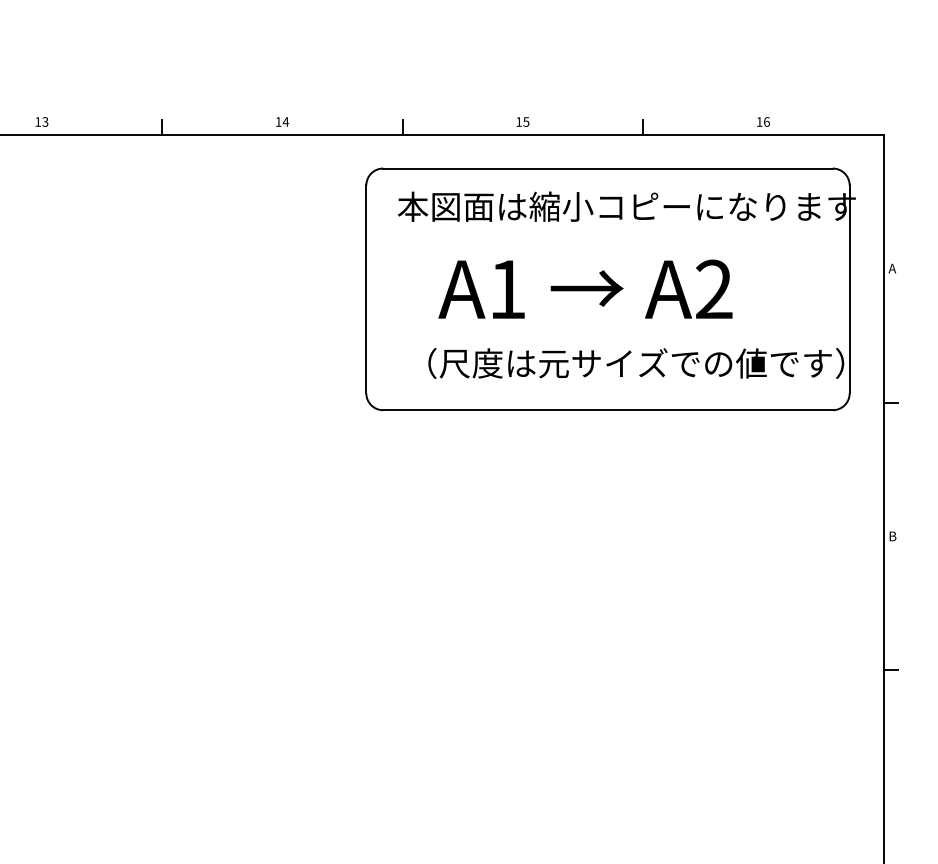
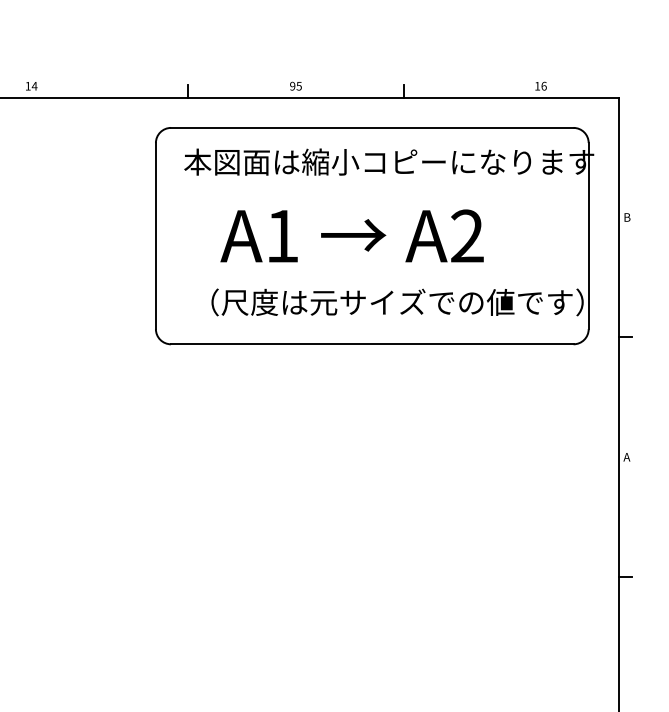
text: (282, 121) -> (31, 85), moved
text: (518, 121) -> (292, 85), 15 -> 95
text: (763, 121) -> (541, 85), moved
text: (892, 268) -> (627, 217), A -> B
text: (892, 536) -> (627, 457), B -> A

